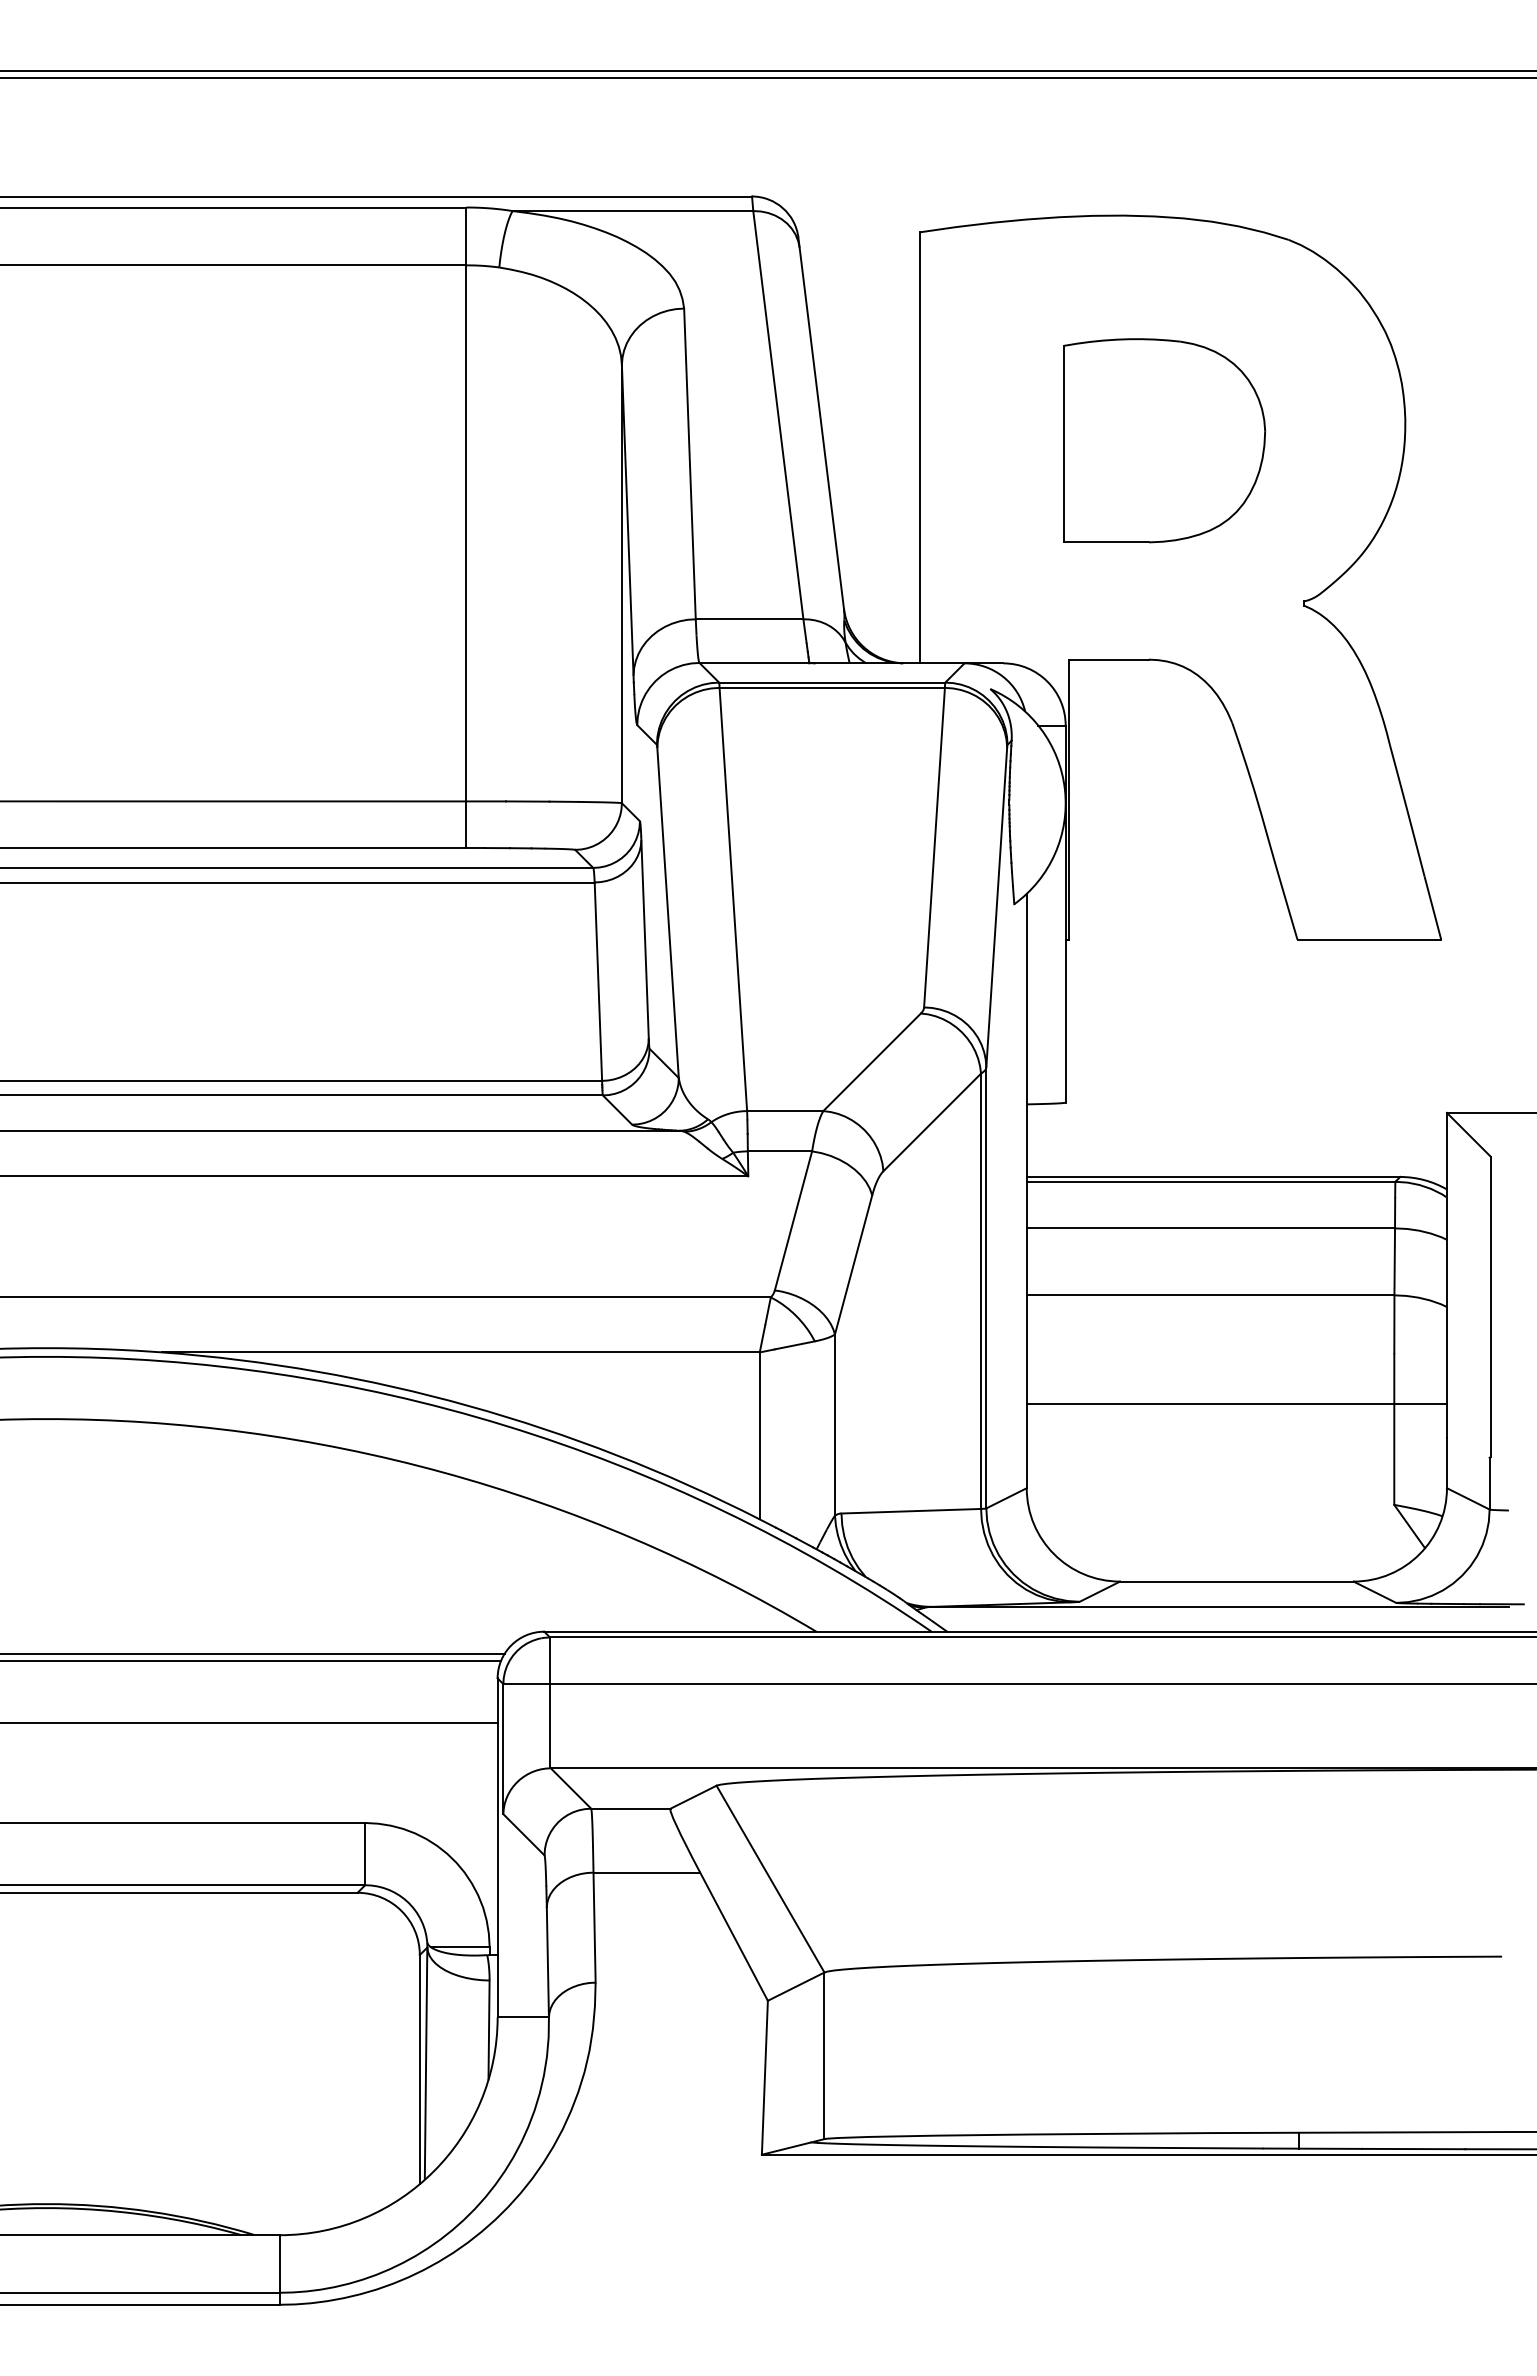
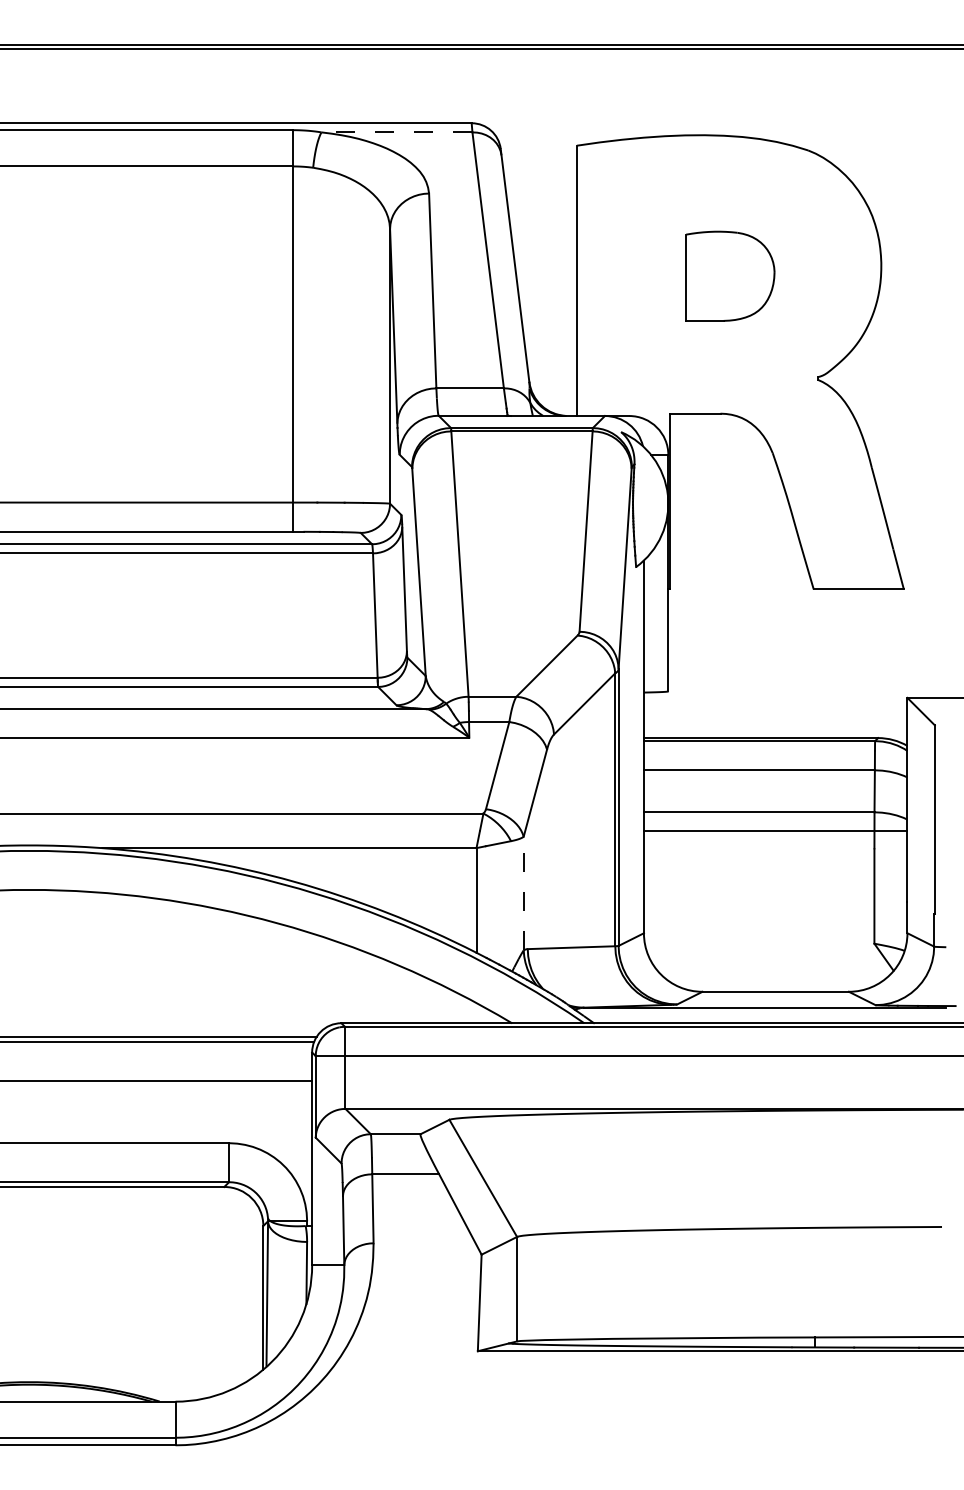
line: (632, 211) -> (396, 132), solid -> dashed
part: (1164, 439) -> (730, 275), size x0.7
line: (1236, 1404) -> (775, 830), moved
line: (834, 1424) -> (523, 893), solid -> dashed

